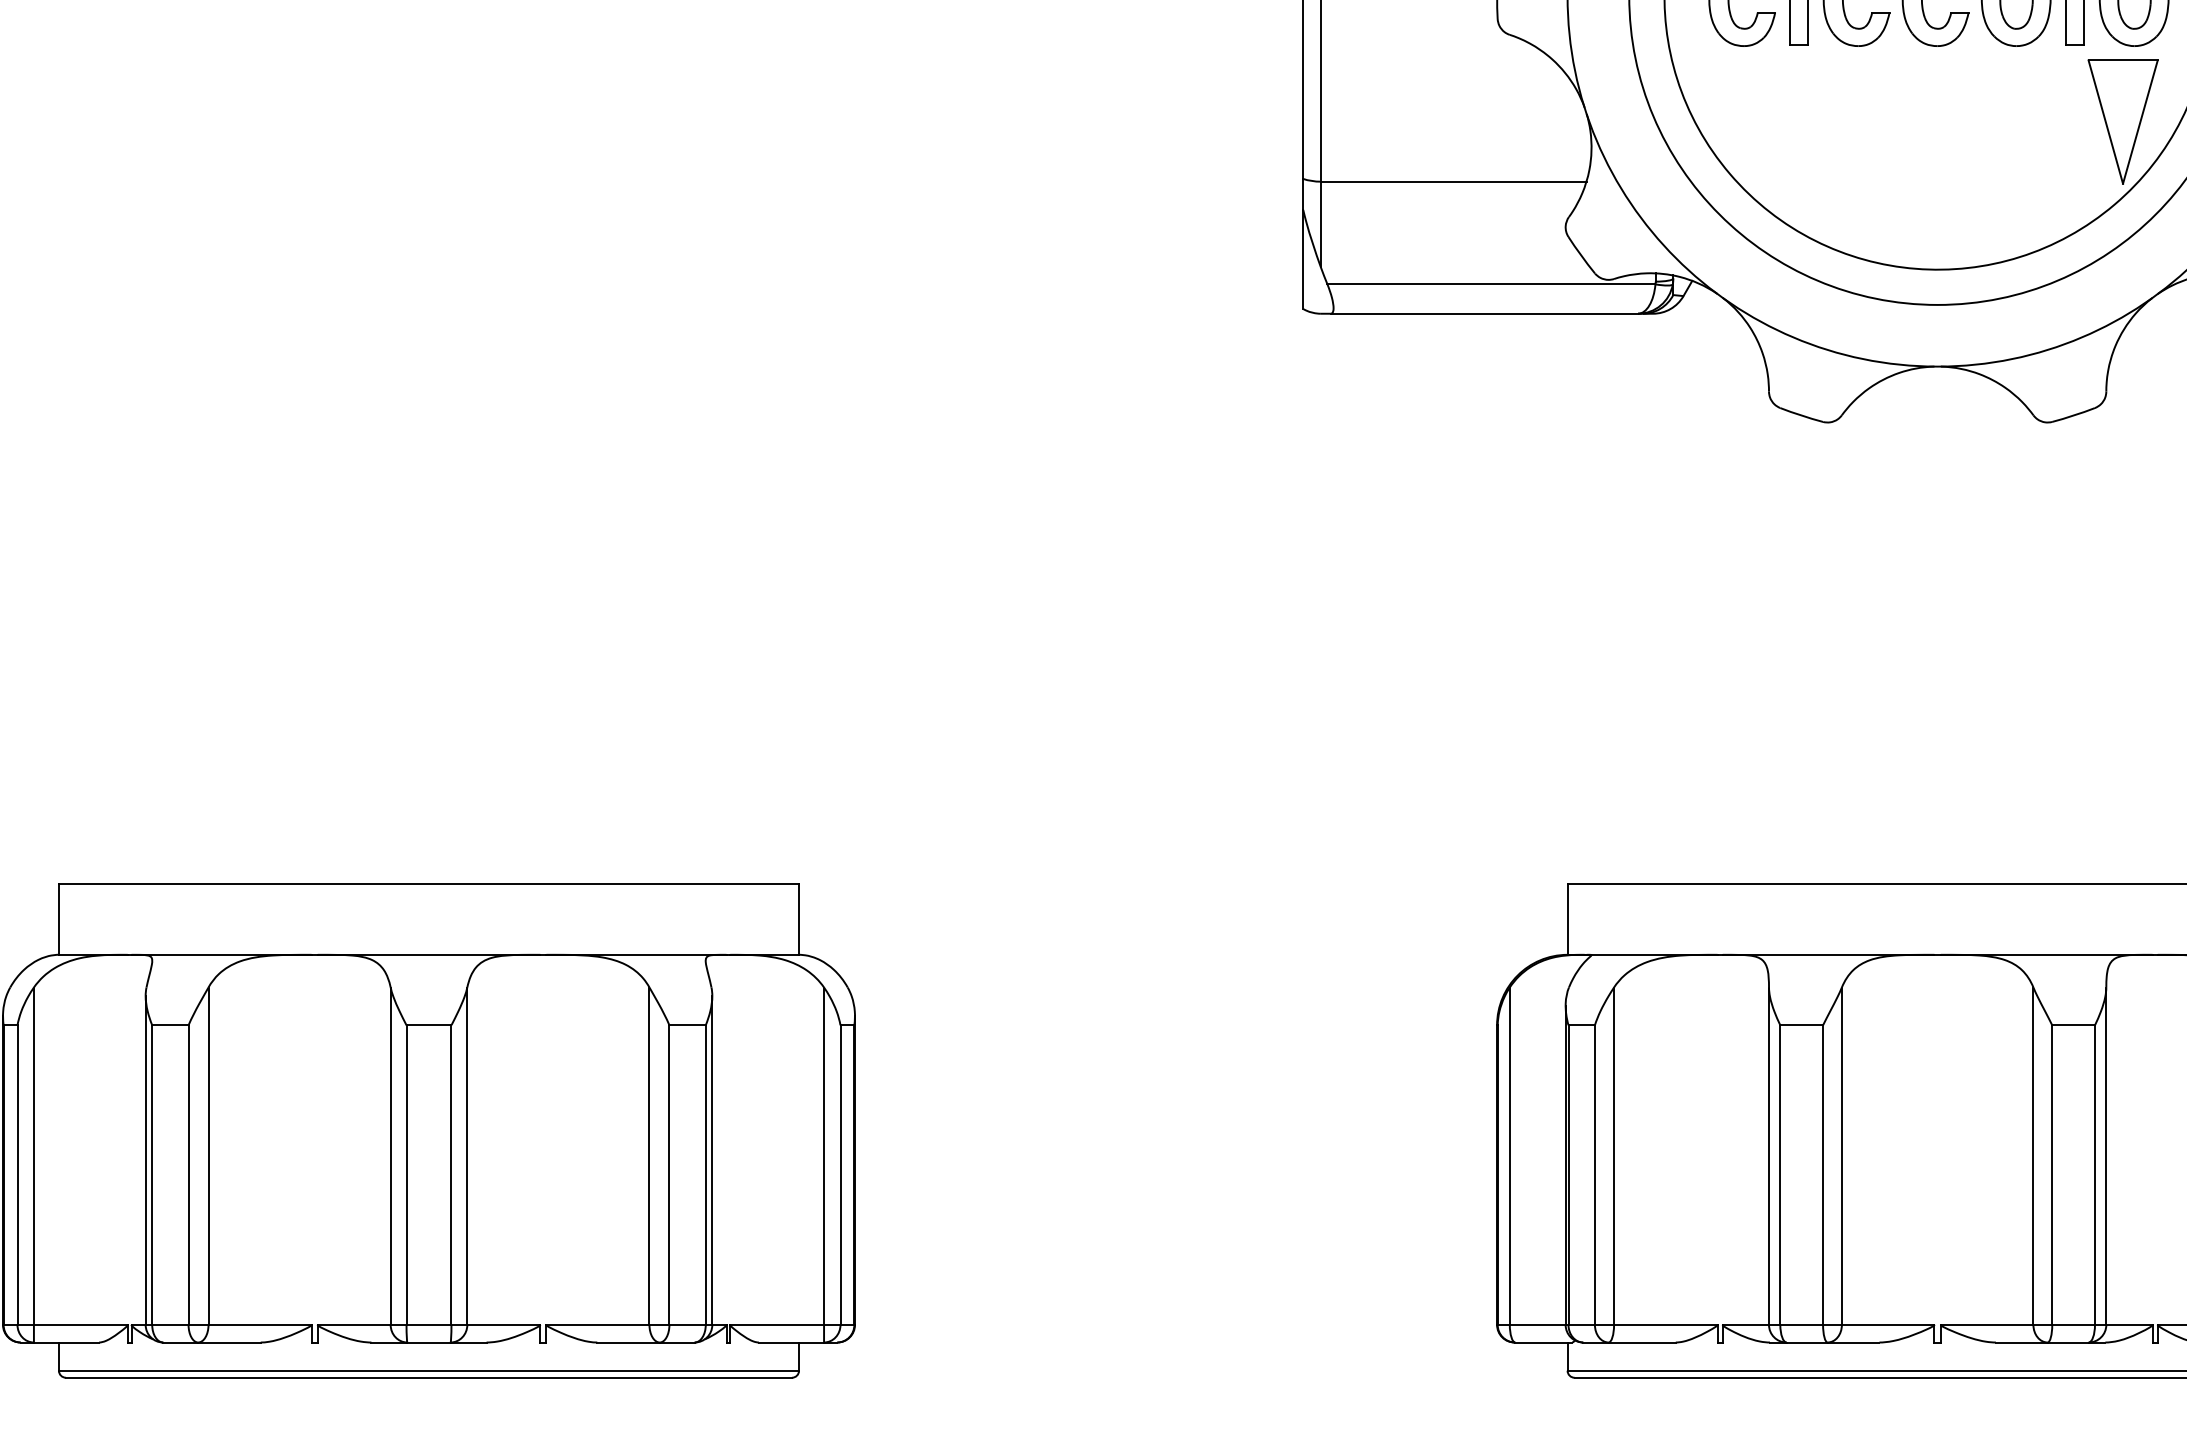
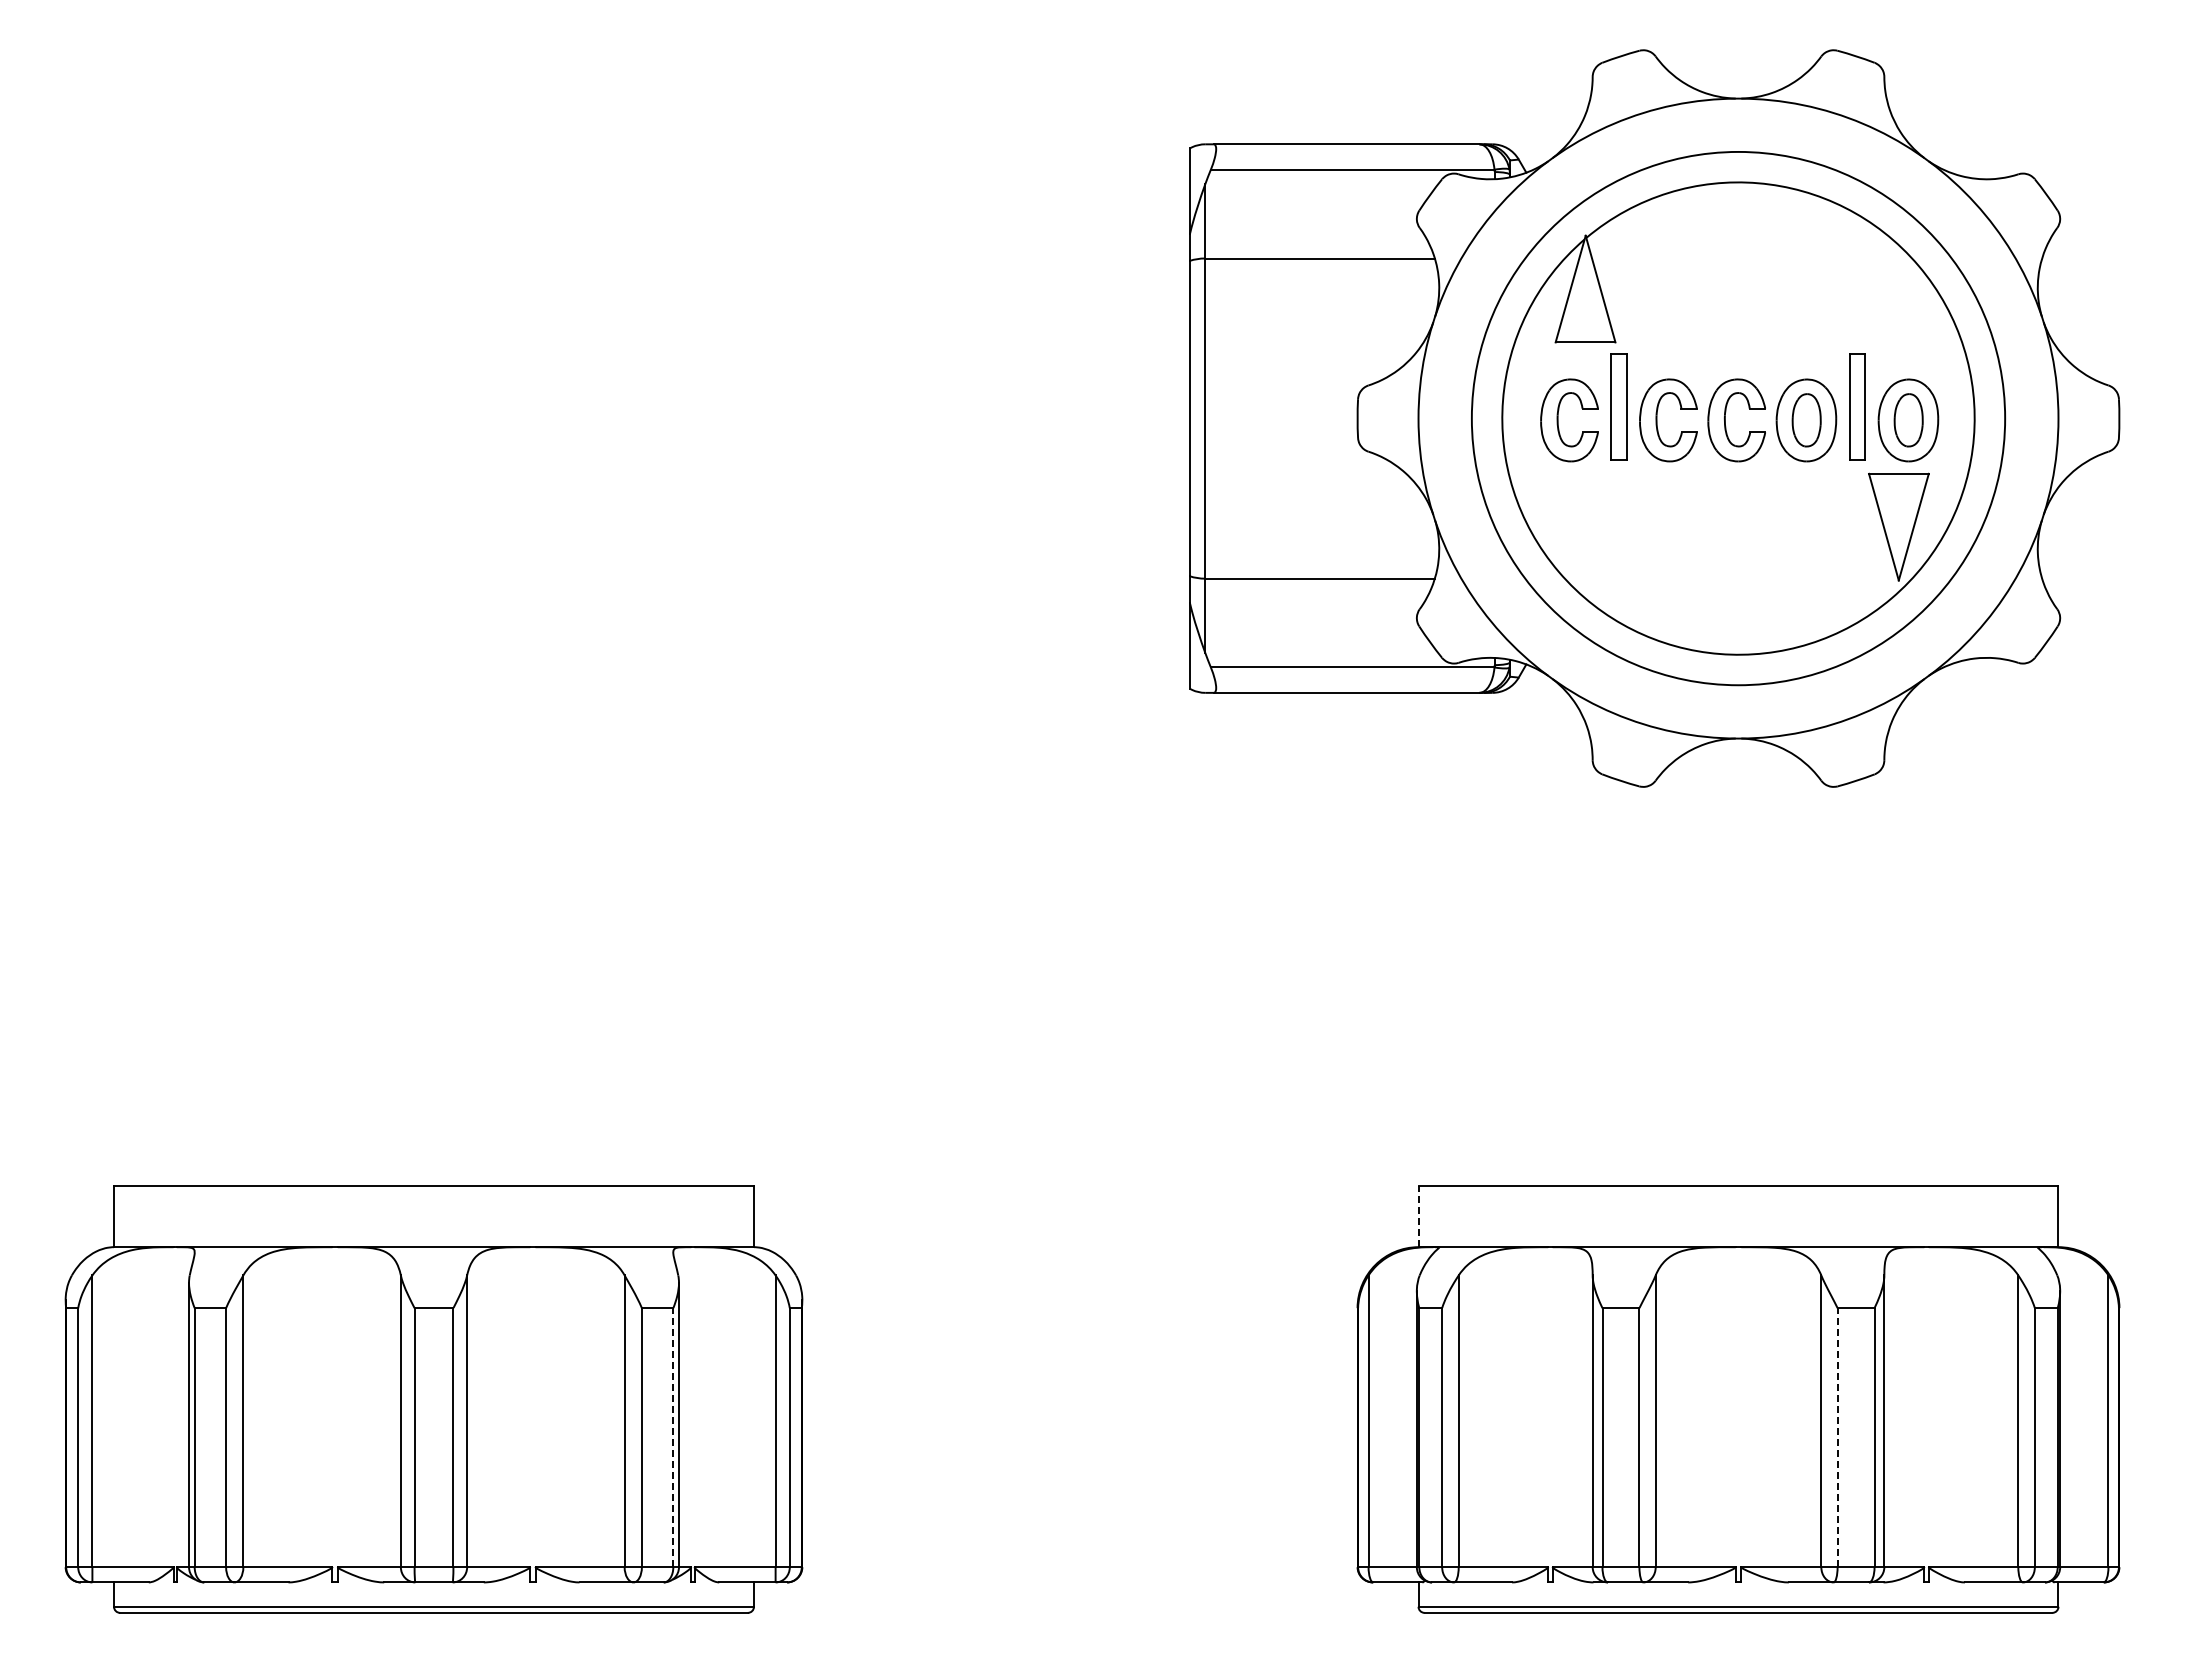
line: (1567, 919) -> (1418, 1216), solid -> dashed
line: (705, 1174) -> (673, 1437), solid -> dashed
line: (2052, 1174) -> (1837, 1437), solid -> dashed

